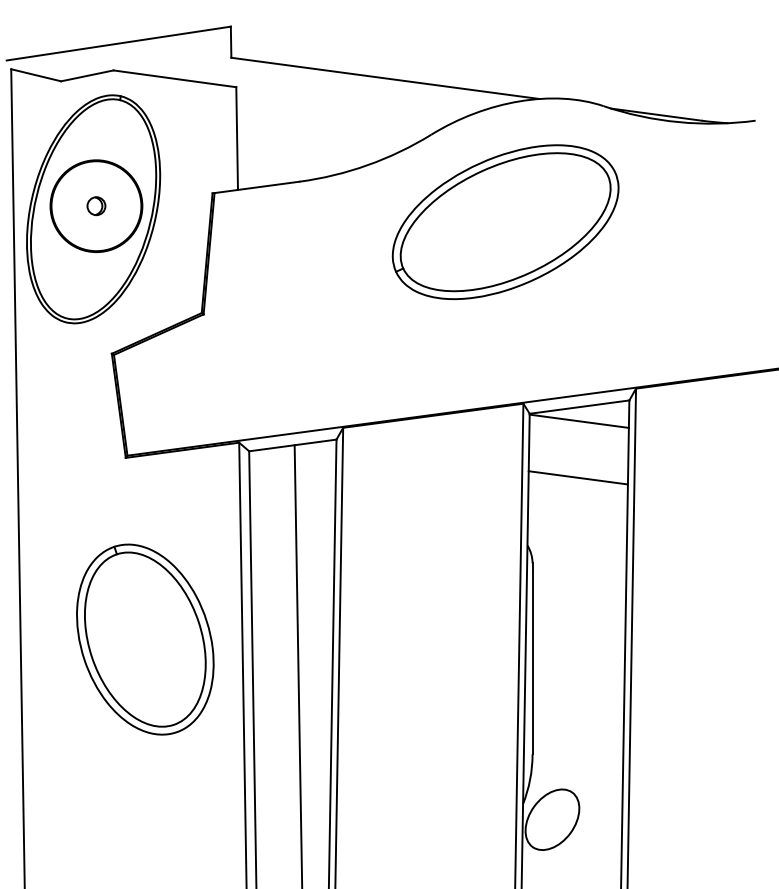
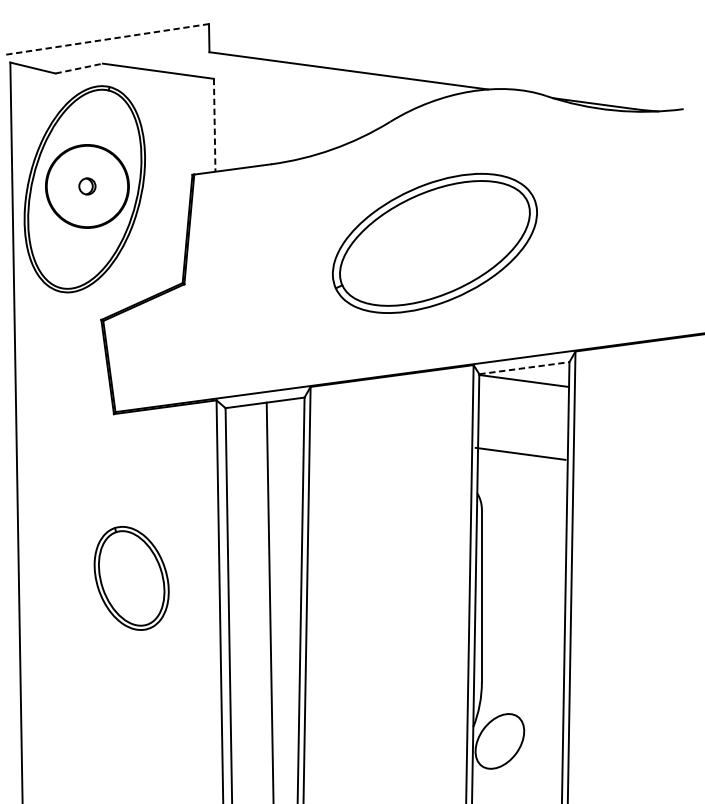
line: (119, 43) -> (108, 39), solid -> dashed
line: (87, 75) -> (79, 68), solid -> dashed
line: (237, 139) -> (215, 126), solid -> dashed
part: (505, 221) -> (434, 242), moved
line: (580, 407) -> (525, 368), solid -> dashed
line: (577, 477) -> (519, 453), moved
part: (145, 639) -> (131, 578), size x0.6

